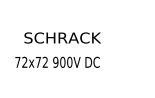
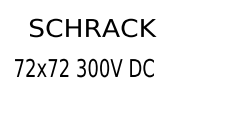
text: (55, 61) -> (81, 66), 900V -> 300V

